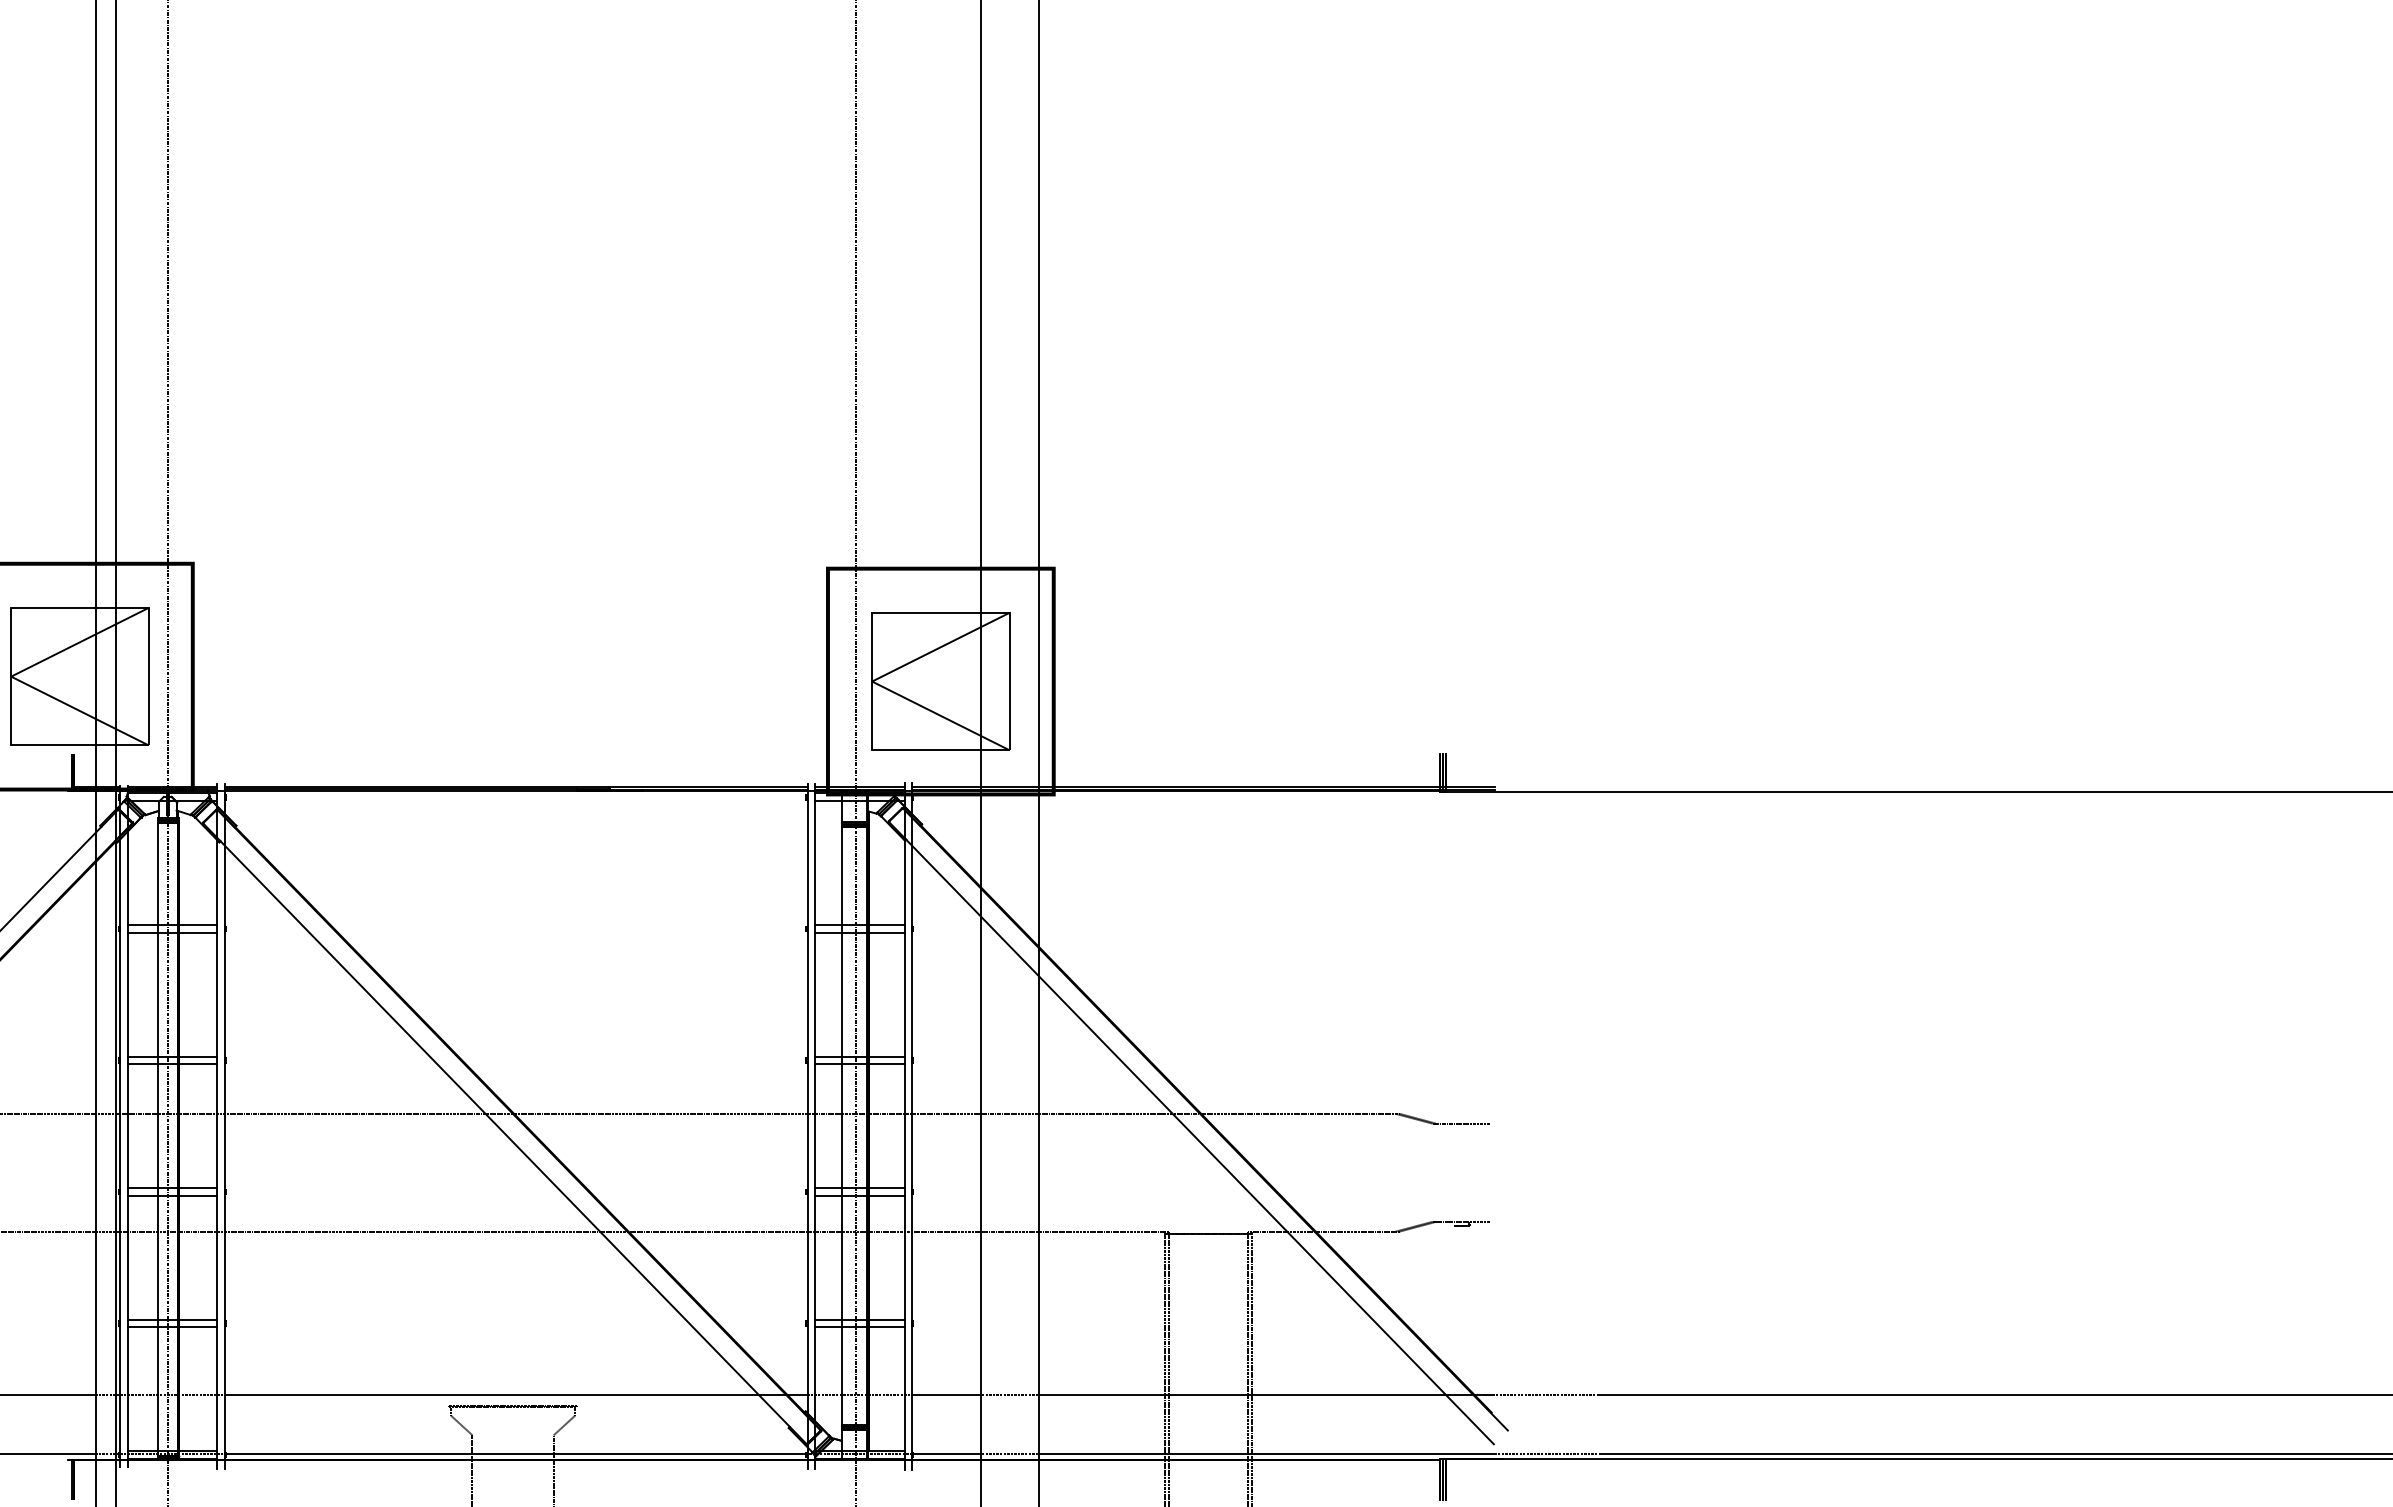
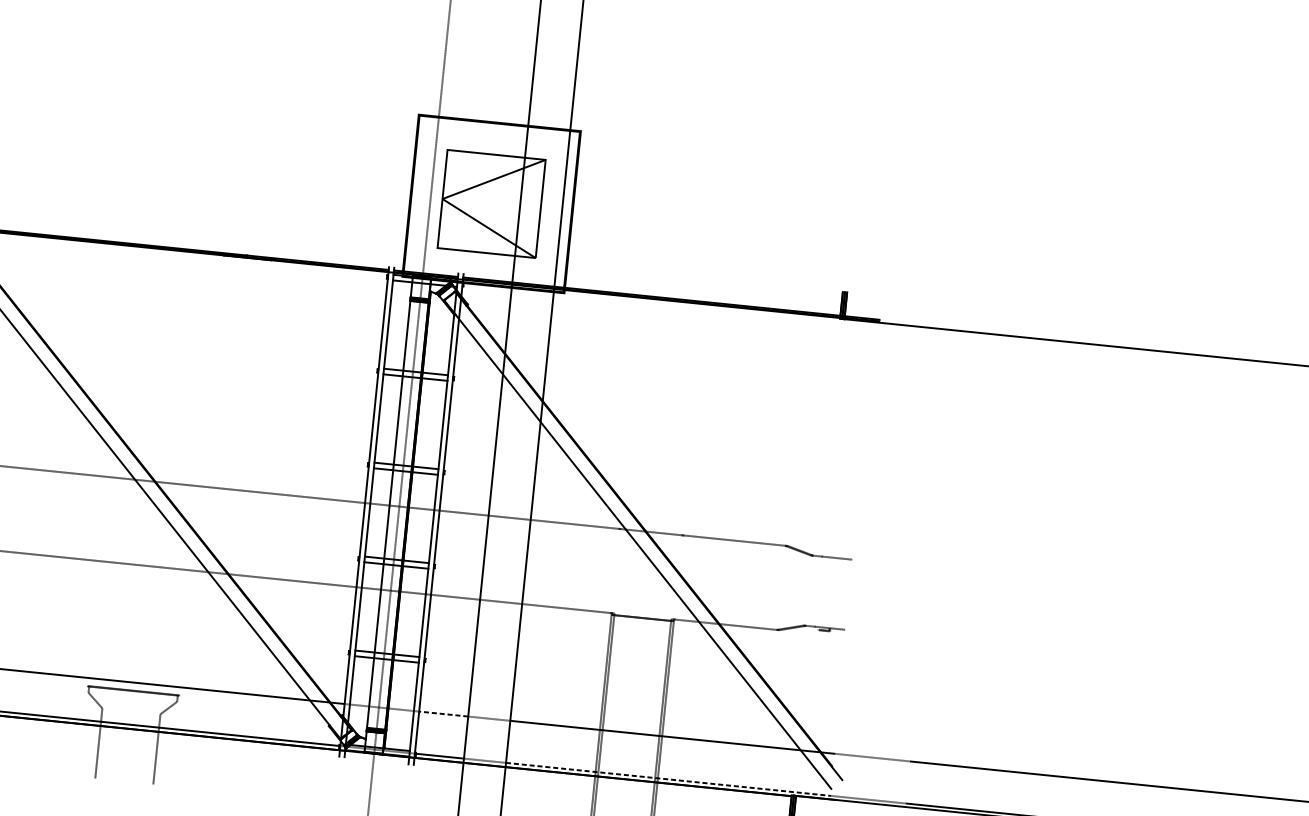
line: (945, 1395) -> (443, 714), solid -> dashed
line: (1267, 1454) -> (668, 779), solid -> dashed

